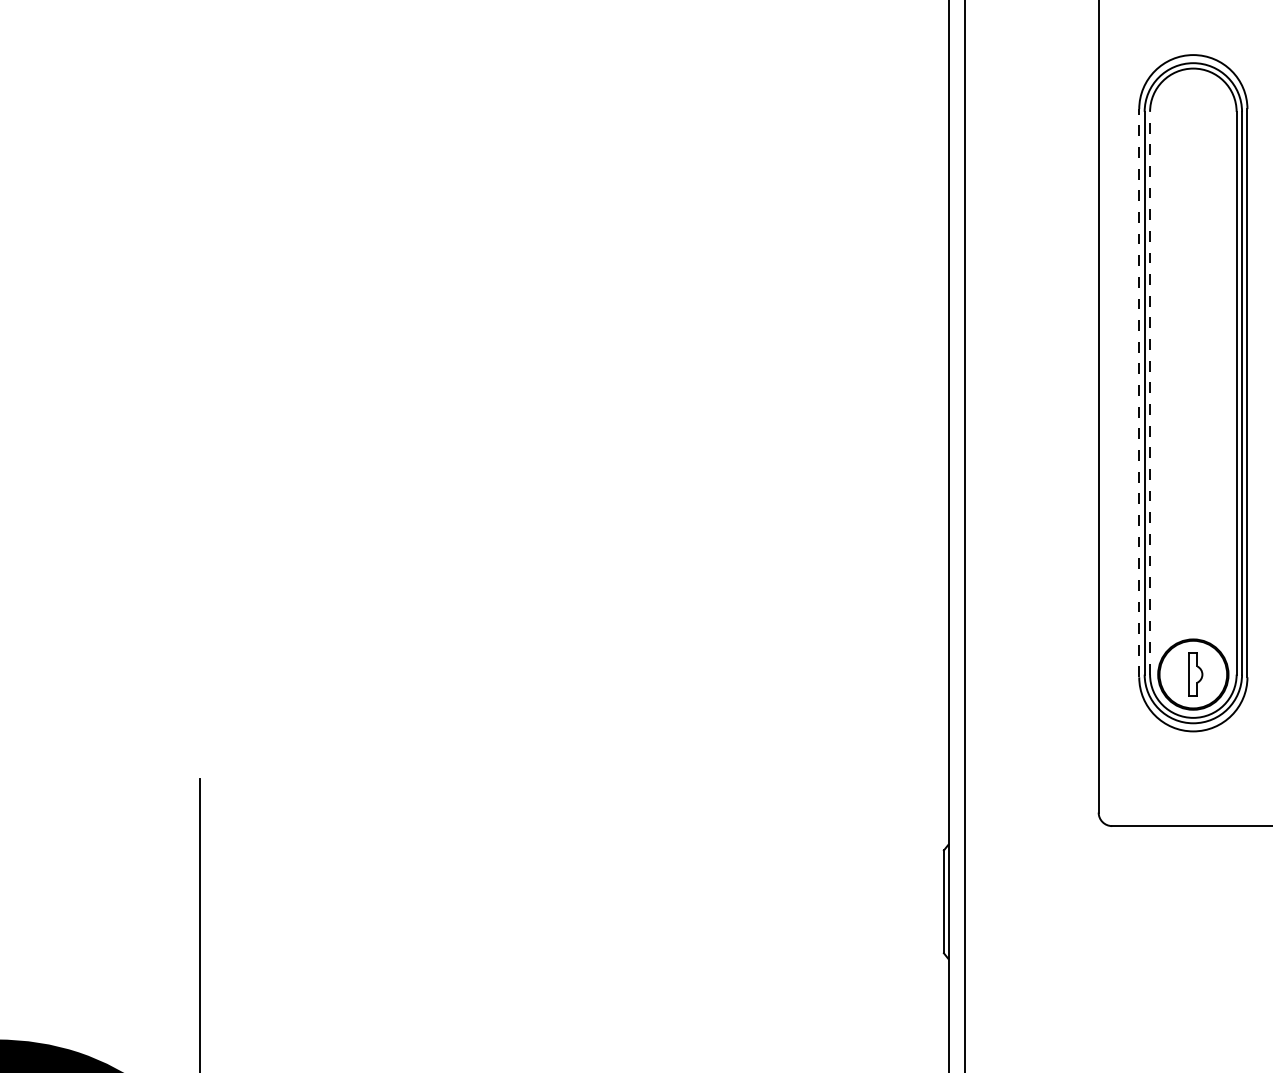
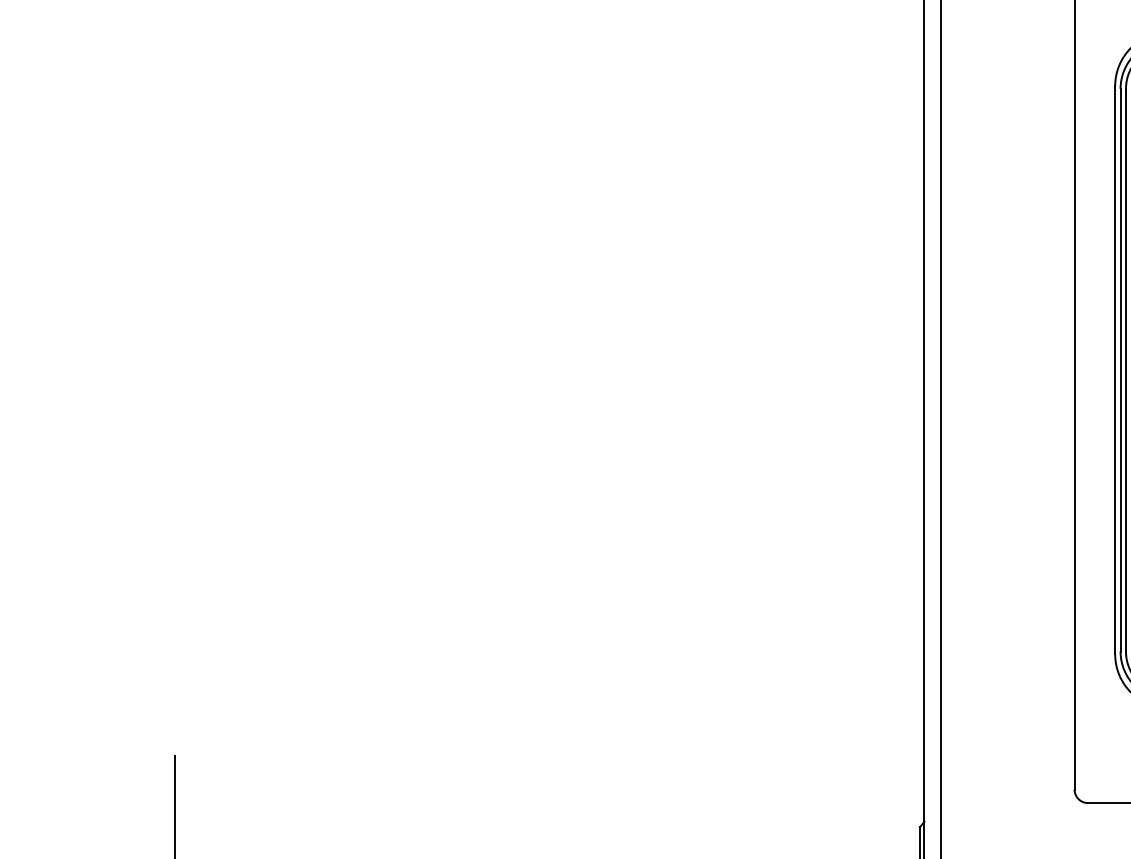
line: (1139, 392) -> (1115, 369), dashed -> solid
line: (1150, 392) -> (1126, 369), dashed -> solid

